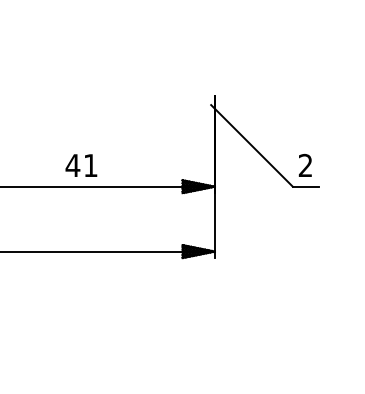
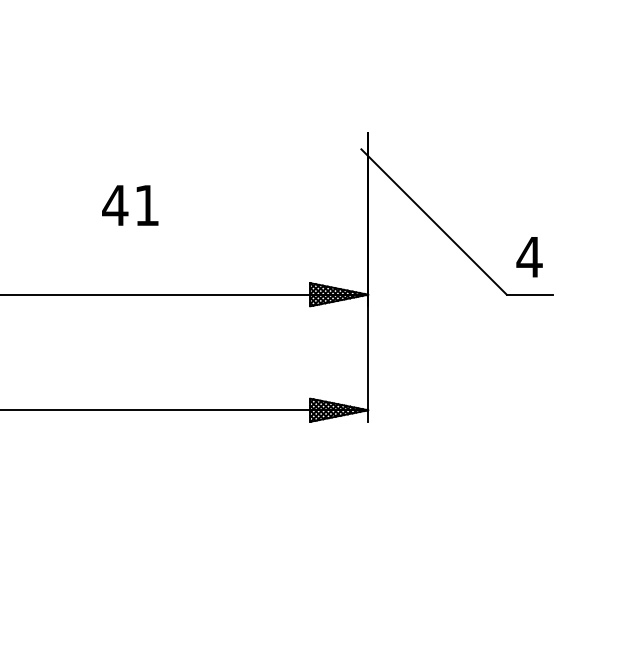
text: (305, 164) -> (529, 255), 2 -> 4
text: (81, 165) -> (130, 205), moved

